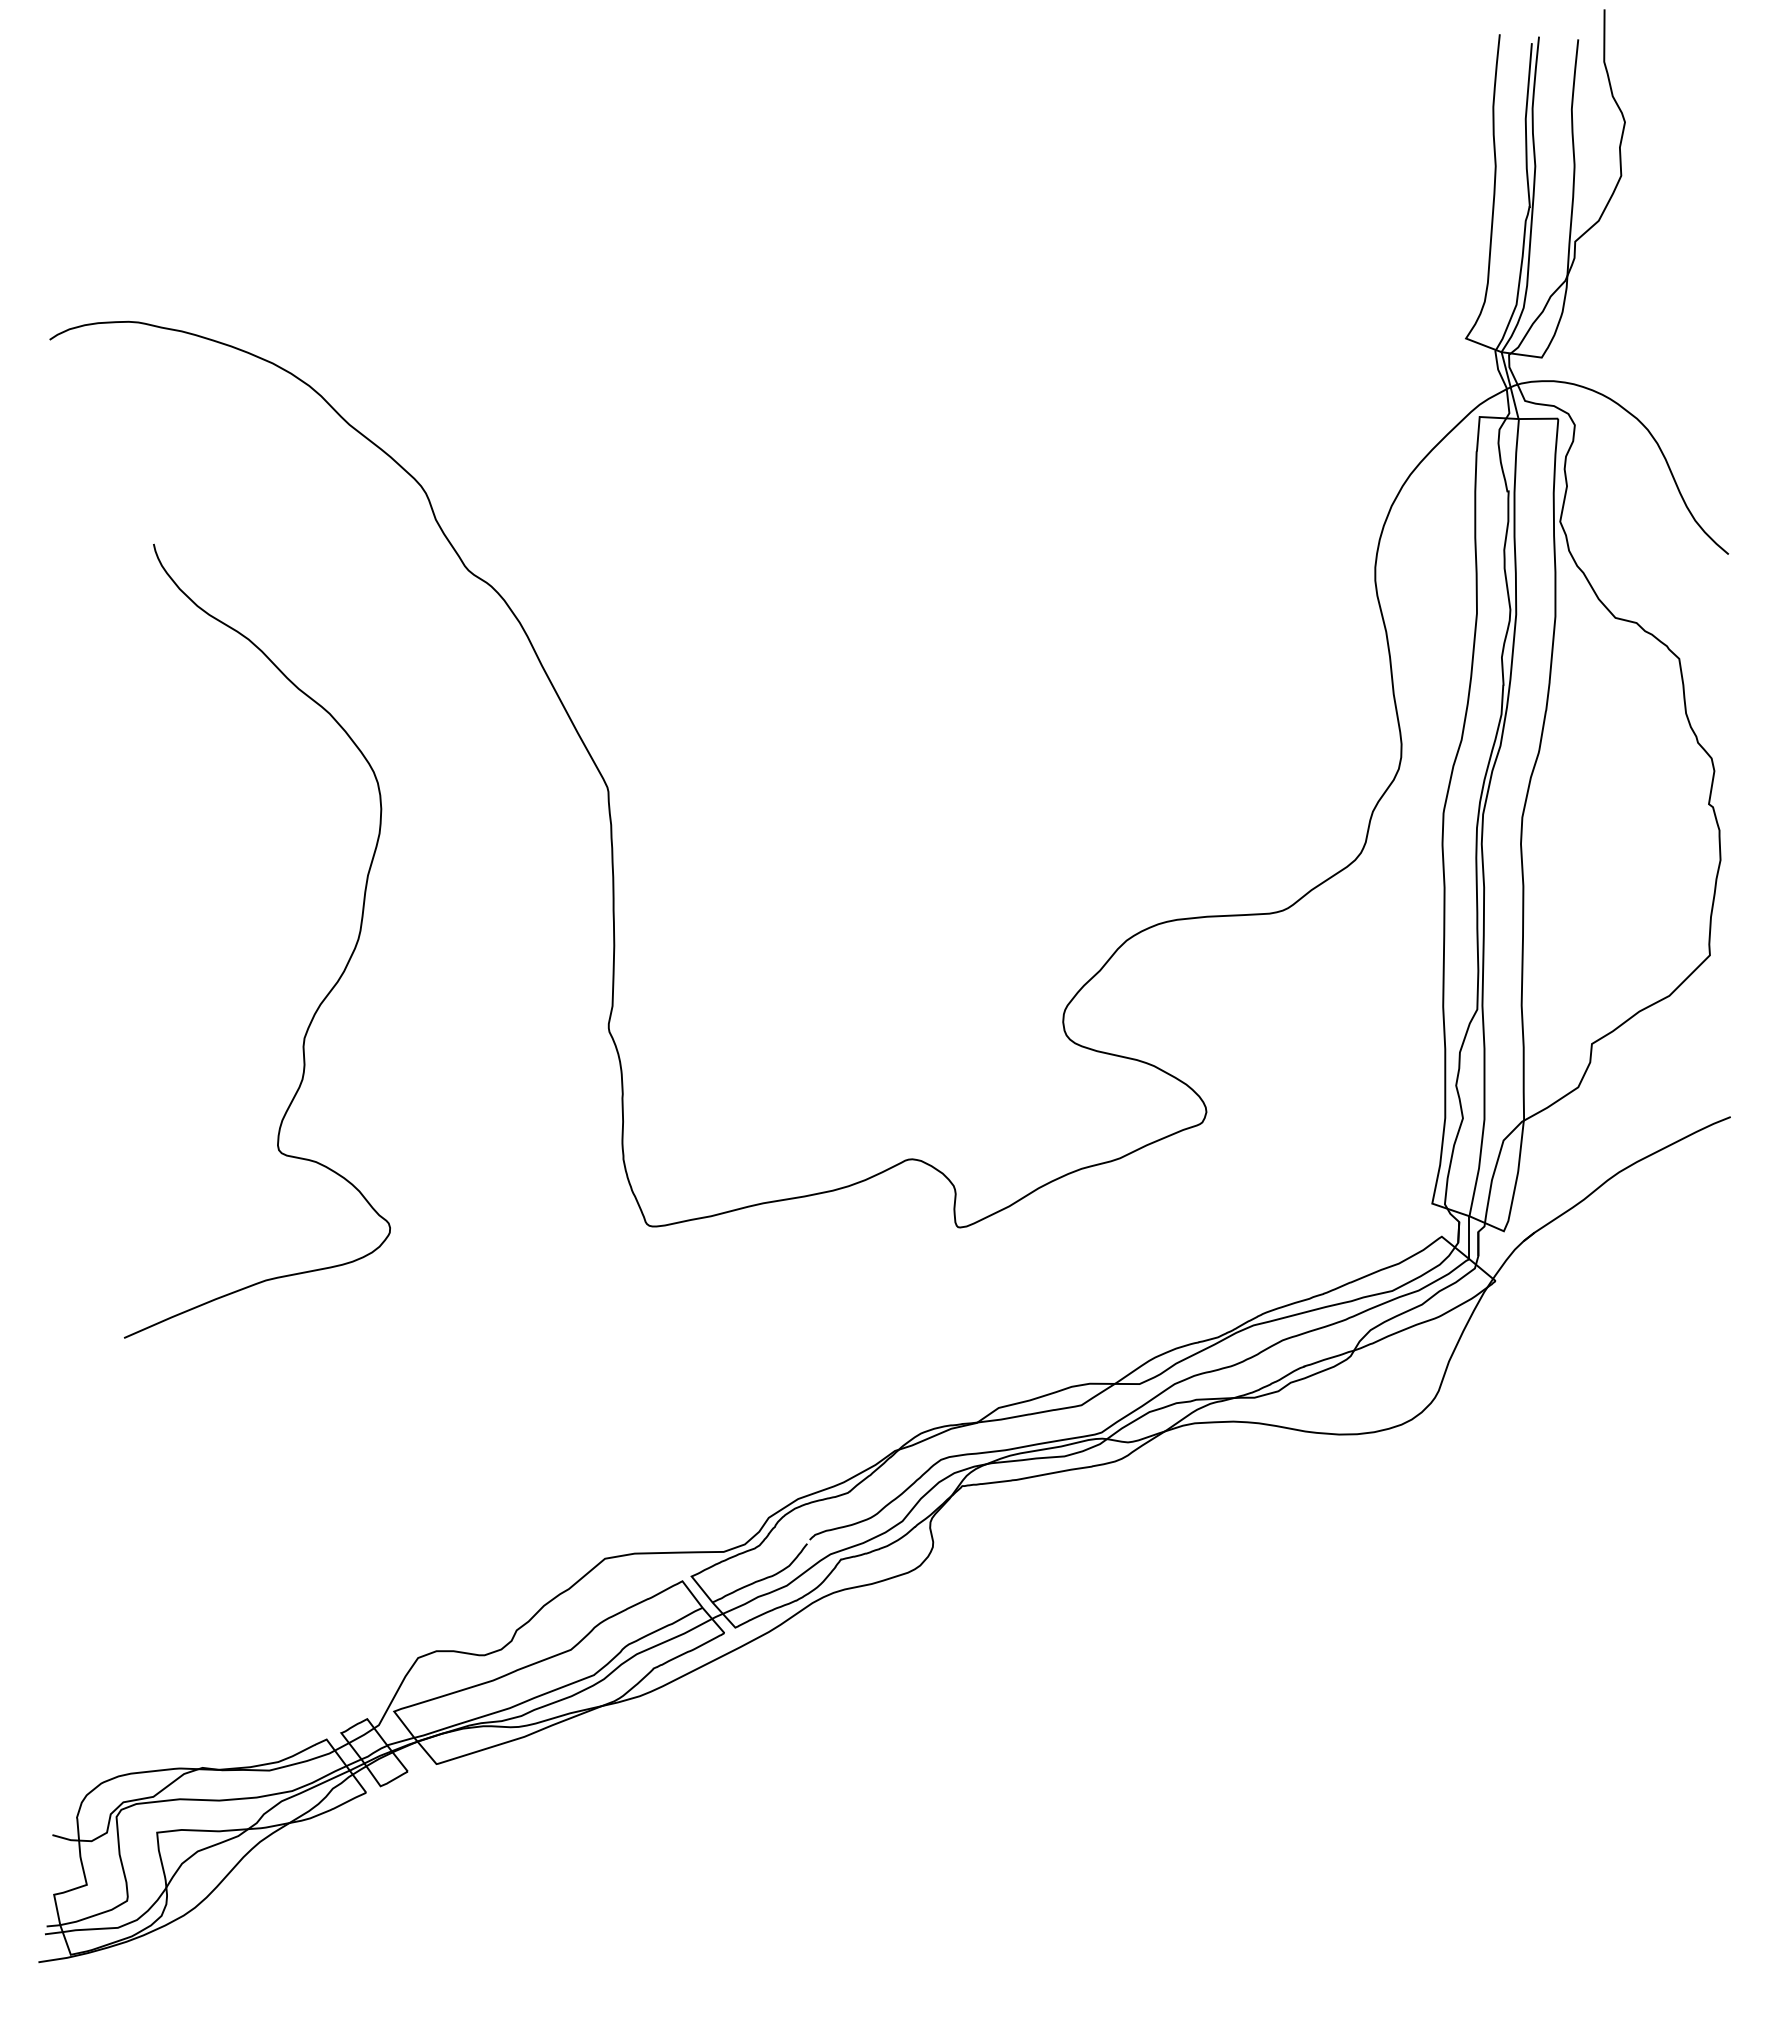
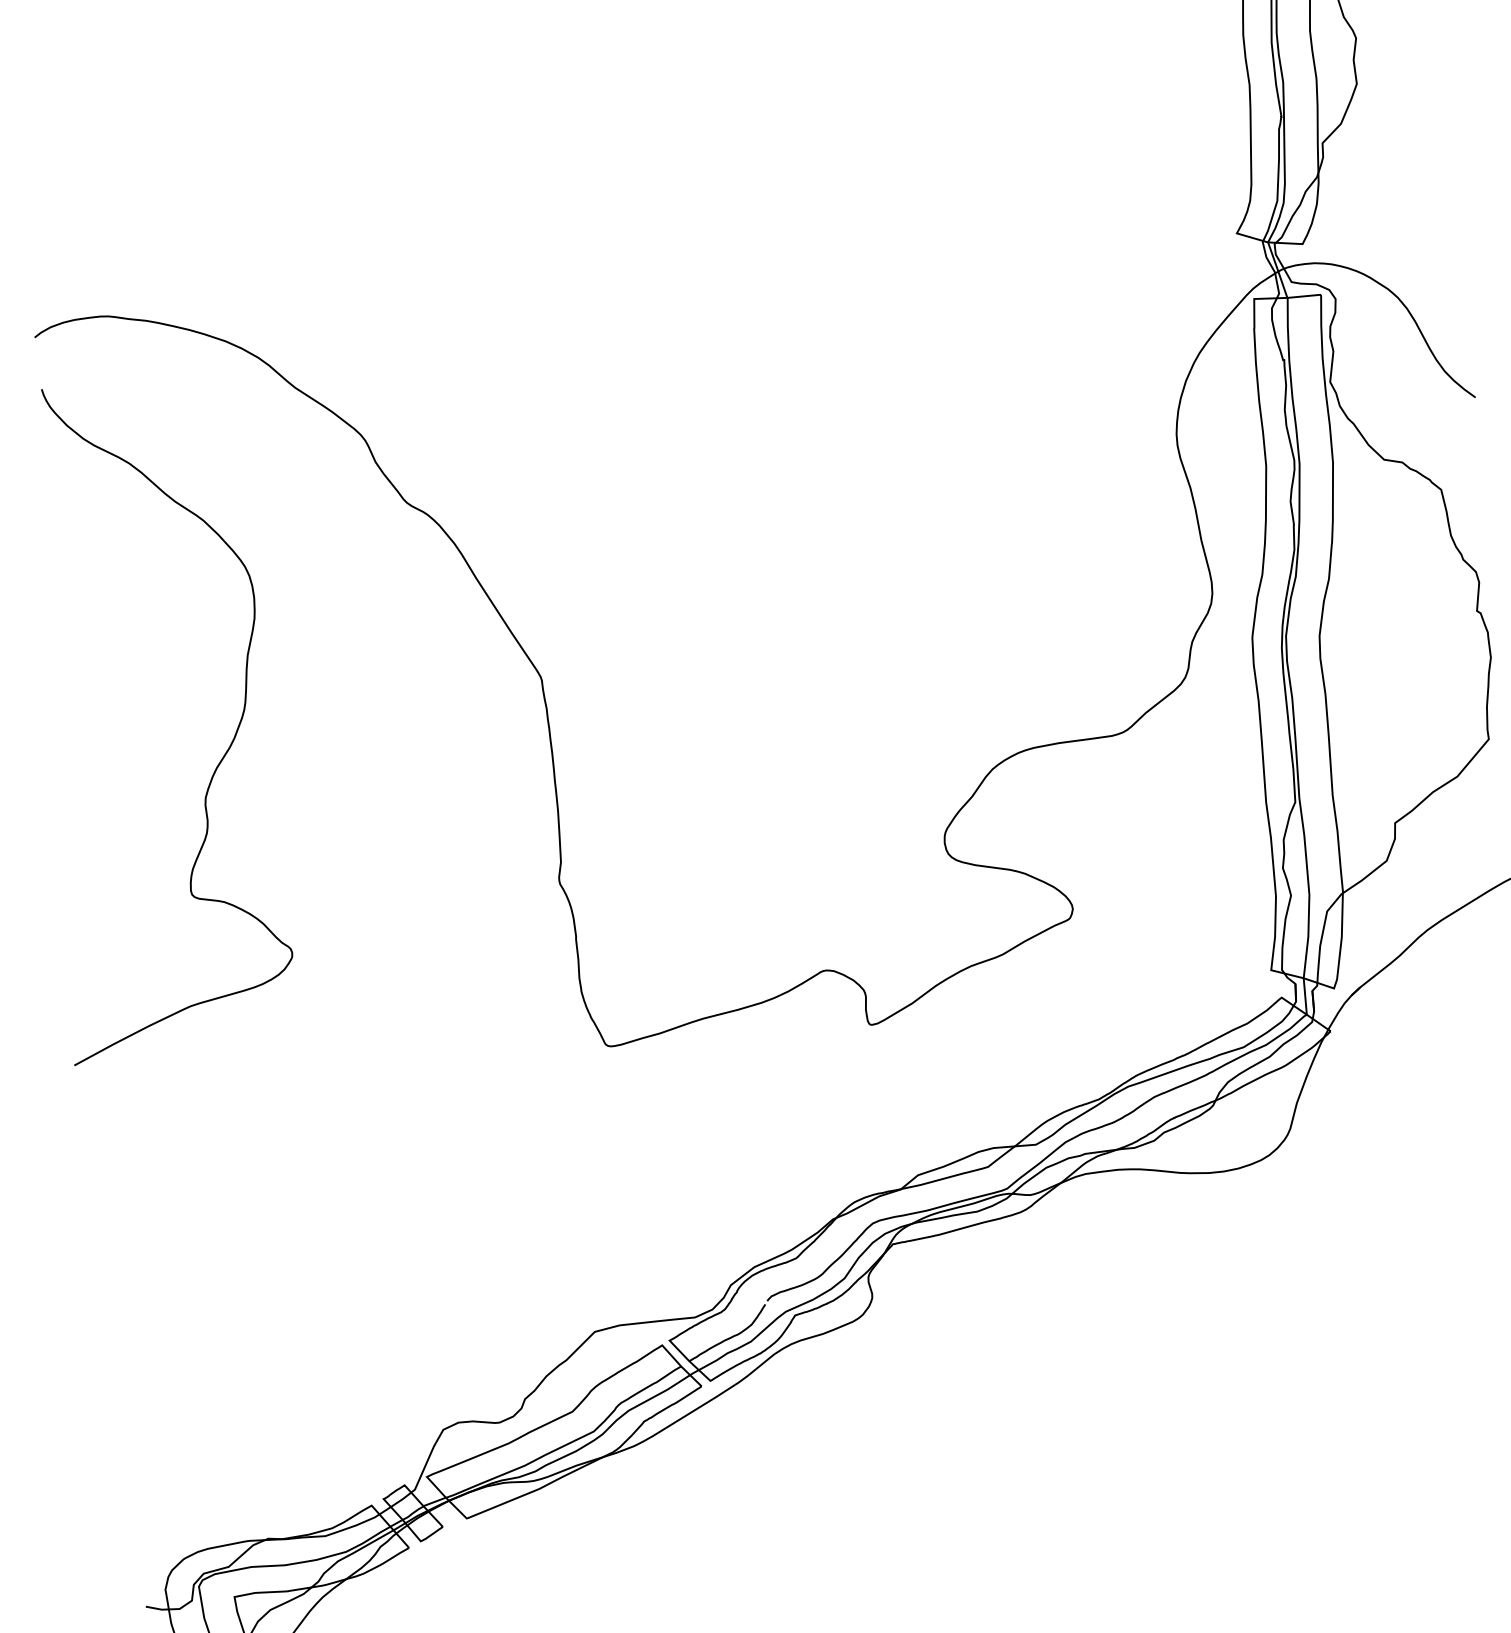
curve: (326, 994) -> (221, 759), moved

